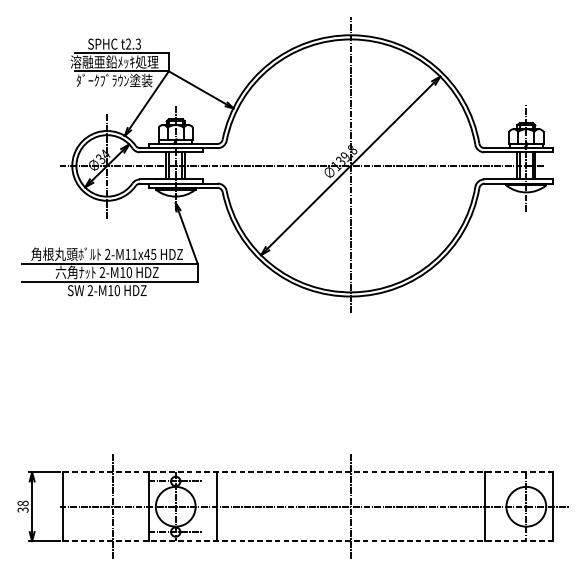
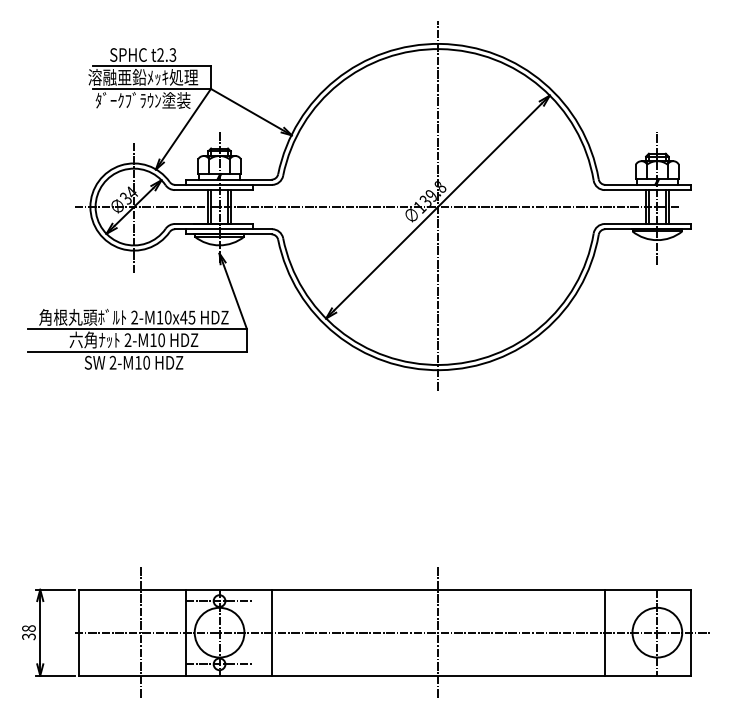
text: (134, 254) -> (168, 317), 2-M11x45 -> 2-M10x45
line: (307, 472) -> (384, 589), dashed -> solid
line: (307, 541) -> (384, 675), dashed -> solid

